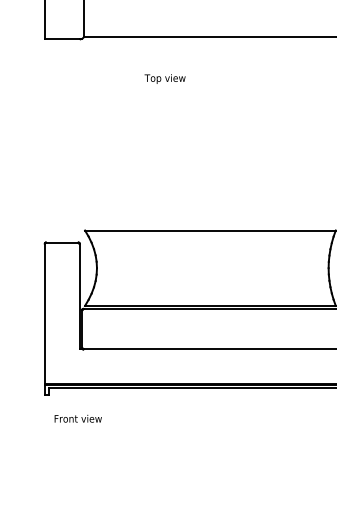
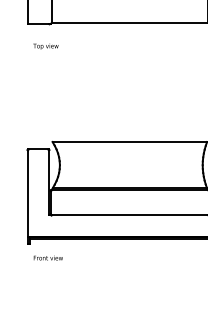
text: (164, 78) -> (45, 46), moved

